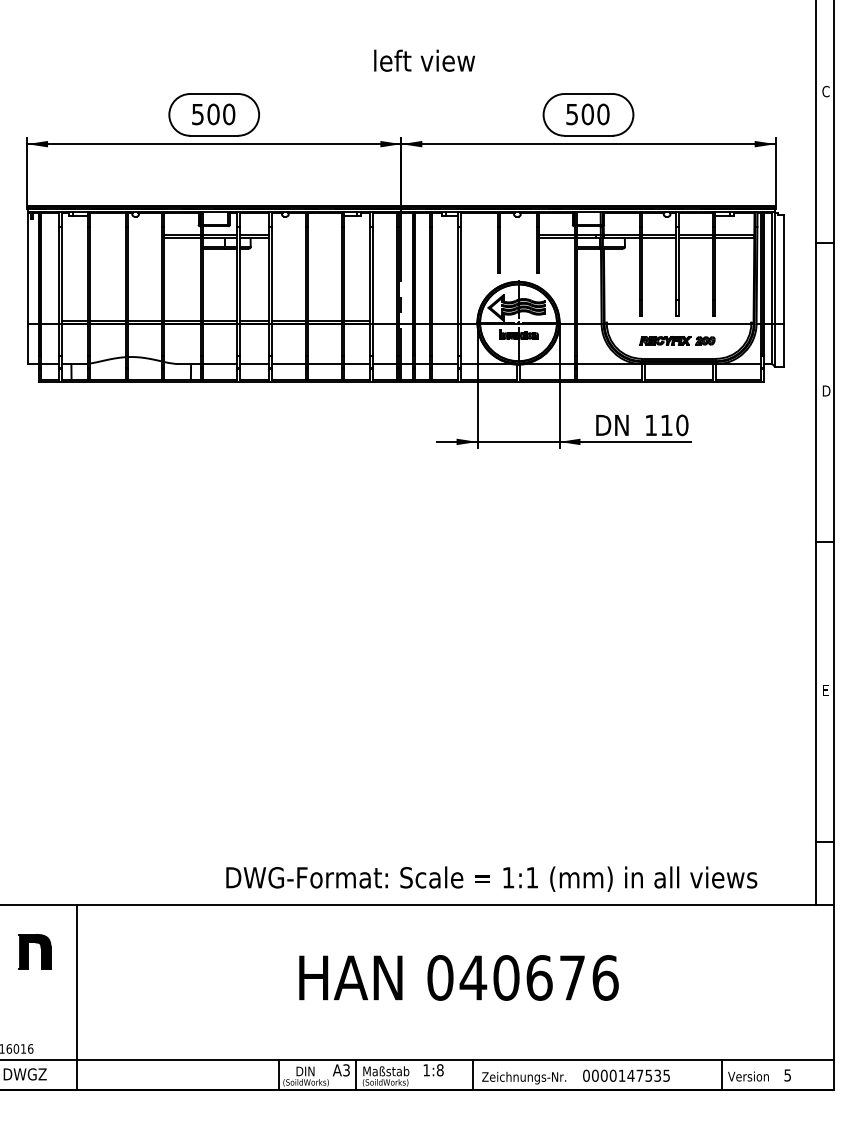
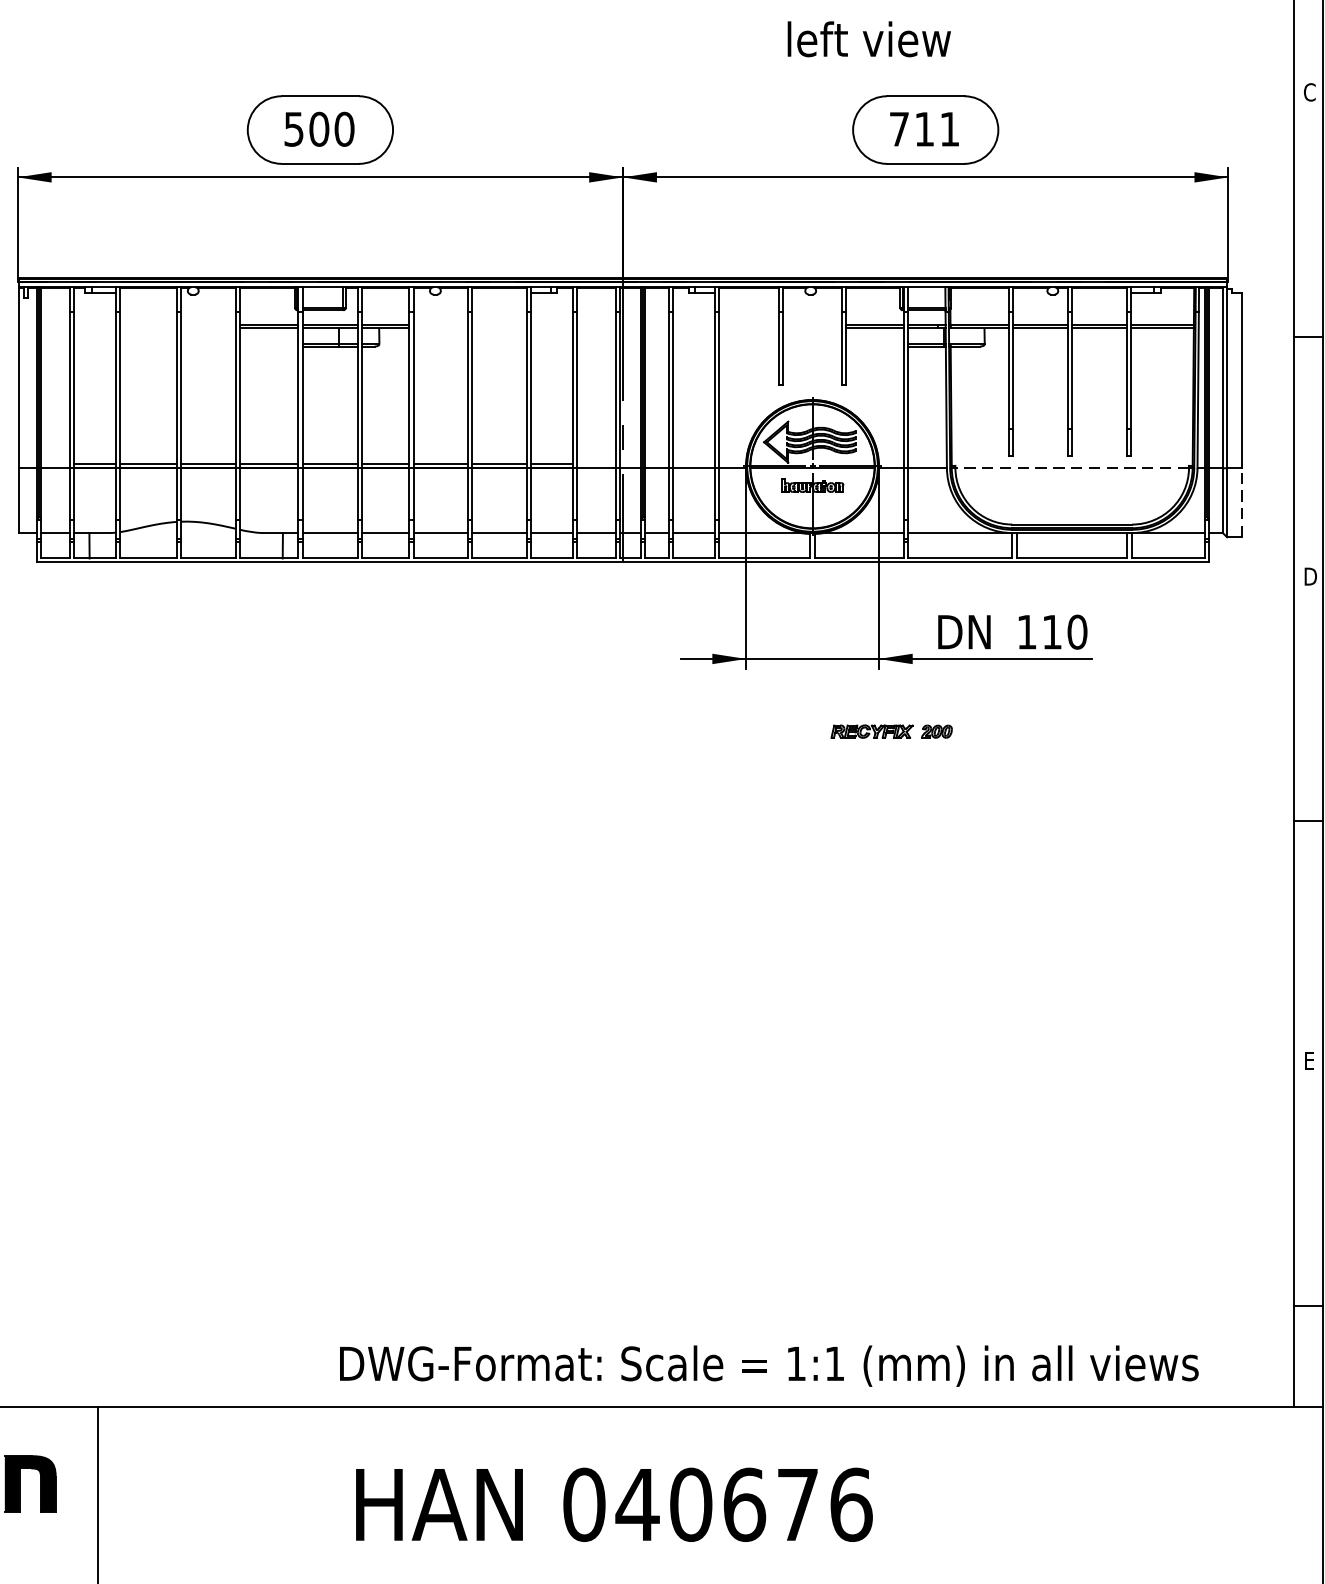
text: (424, 60) -> (869, 38), moved
text: (587, 114) -> (924, 129), 500 -> 711
line: (678, 324) -> (1071, 469), solid -> dashed
part: (677, 340) -> (891, 731), moved
line: (783, 344) -> (1241, 501), solid -> dashed
text: (458, 977) -> (613, 1504), moved

